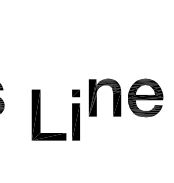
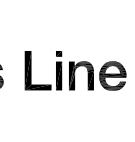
part: (40, 114) -> (31, 70), moved

